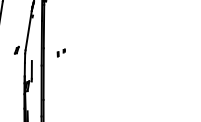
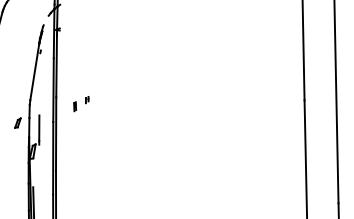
part: (16, 49) -> (17, 122), moved
part: (61, 52) -> (81, 103), size x1.4

